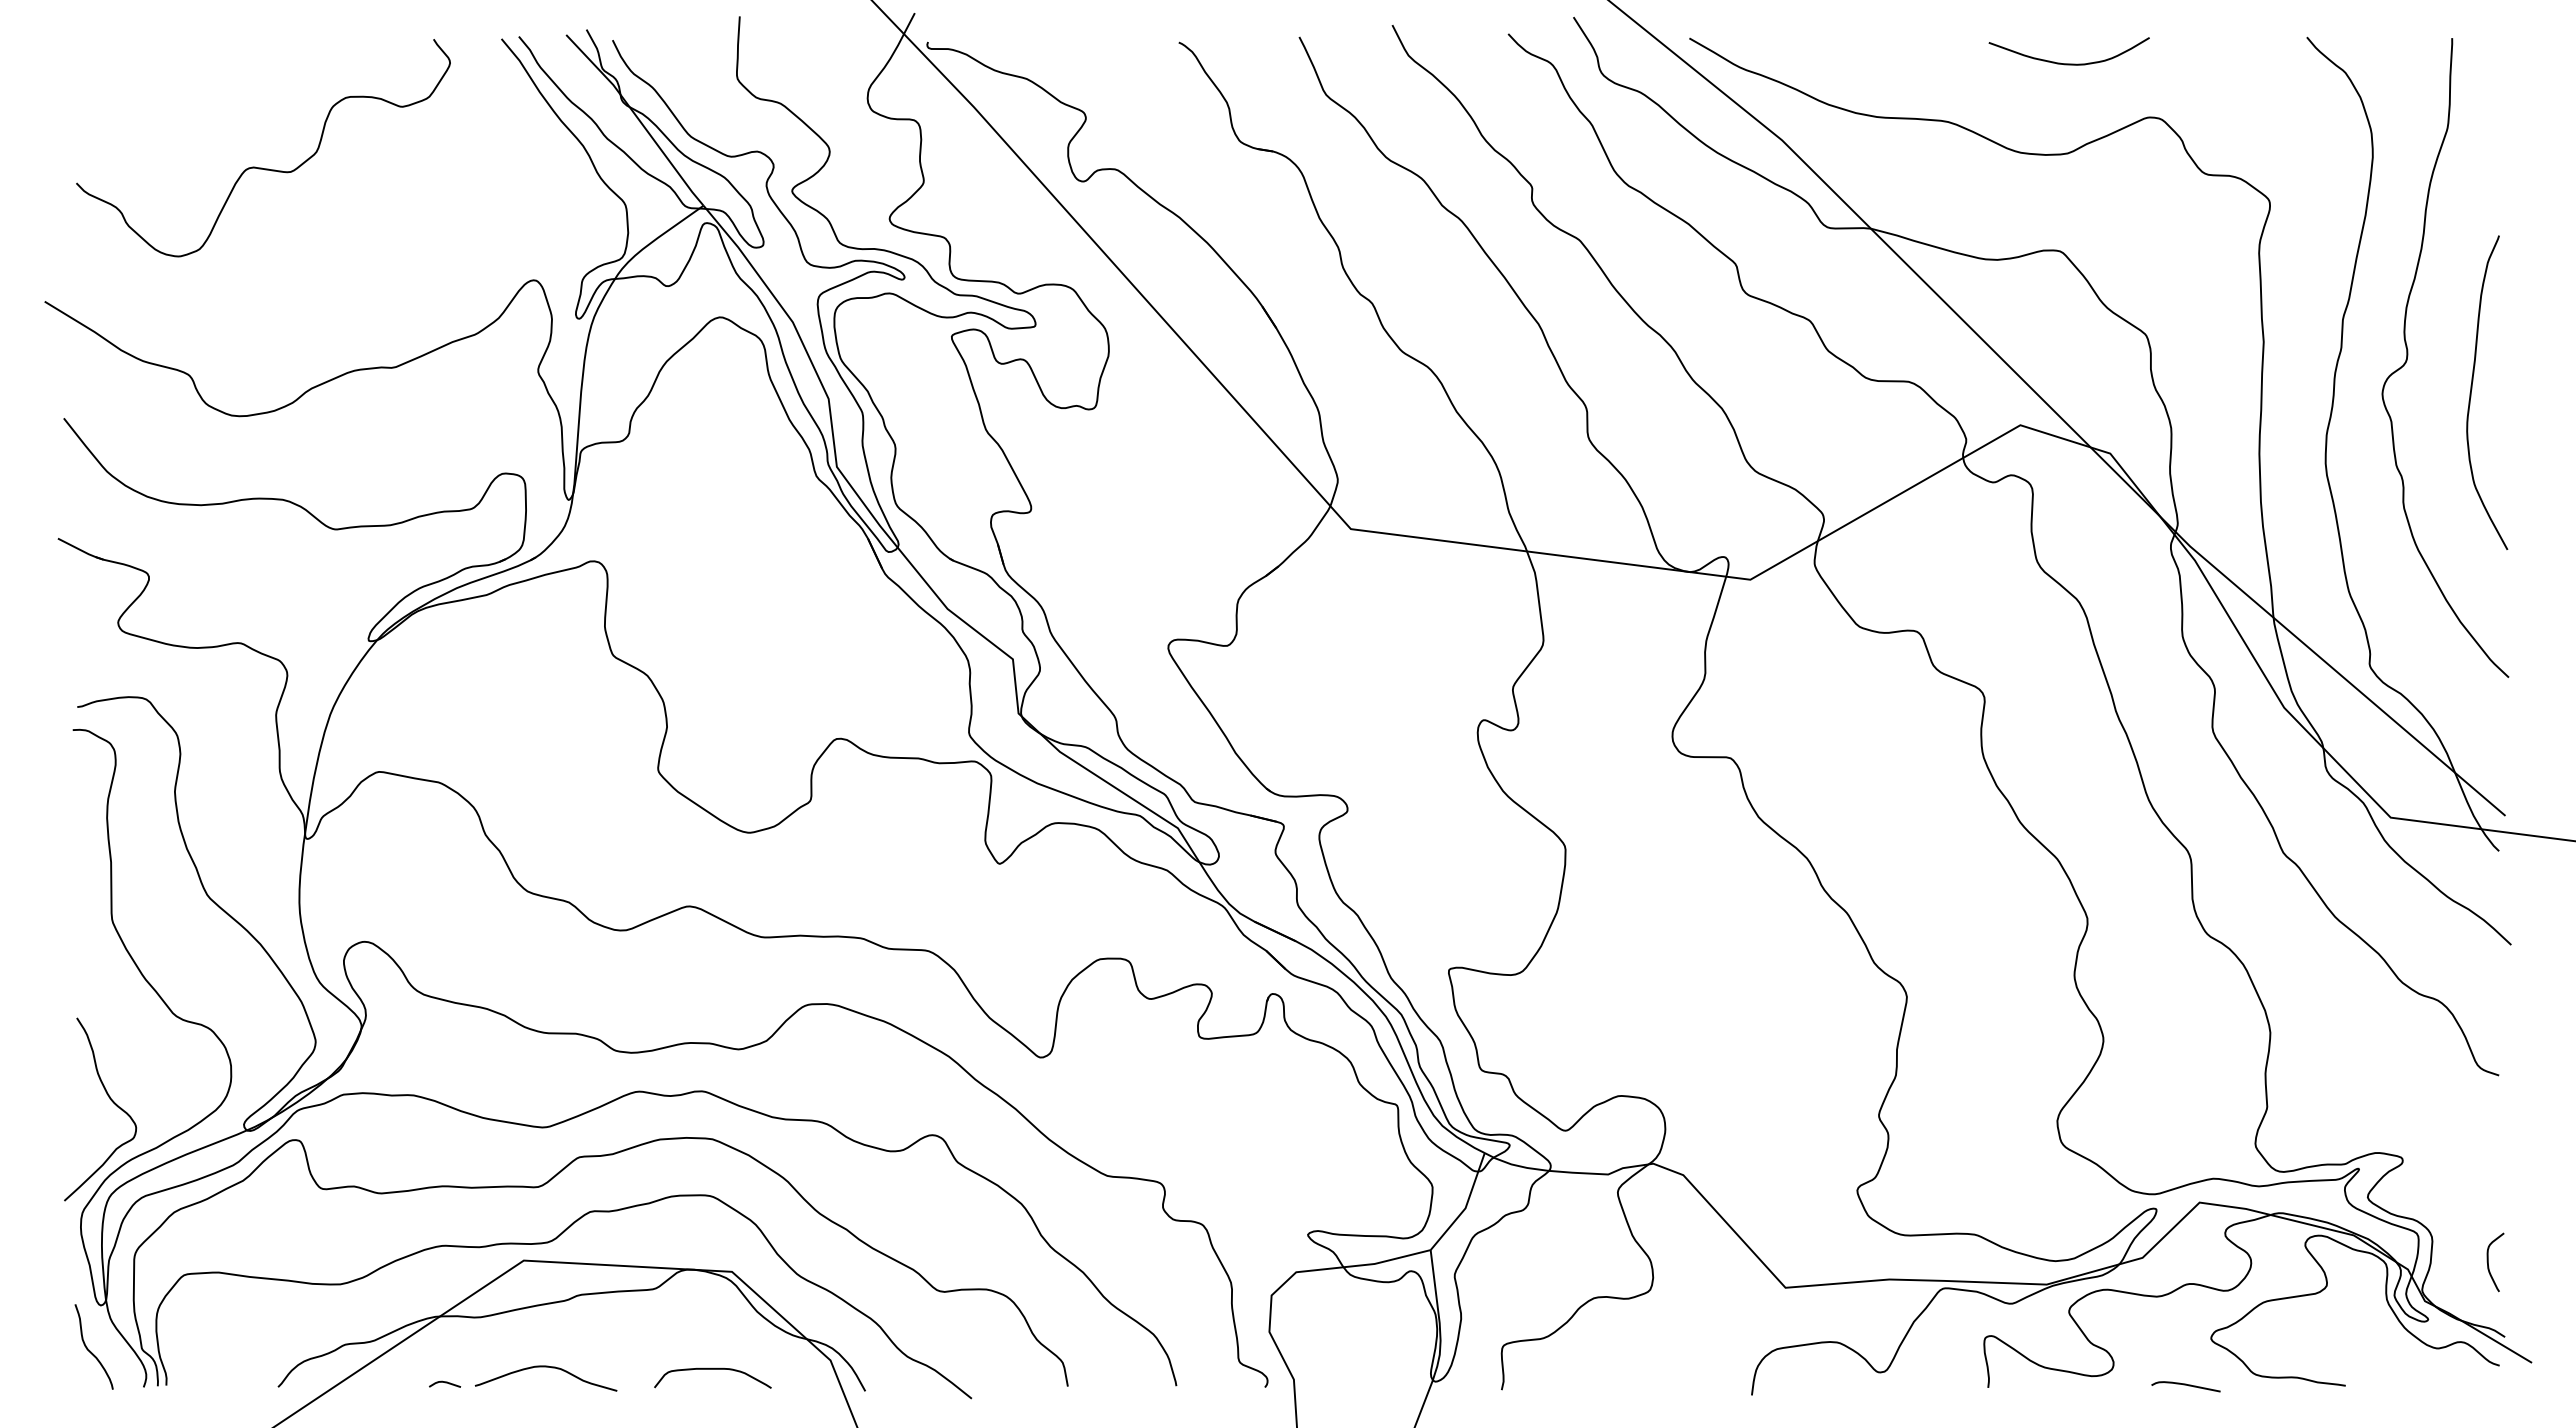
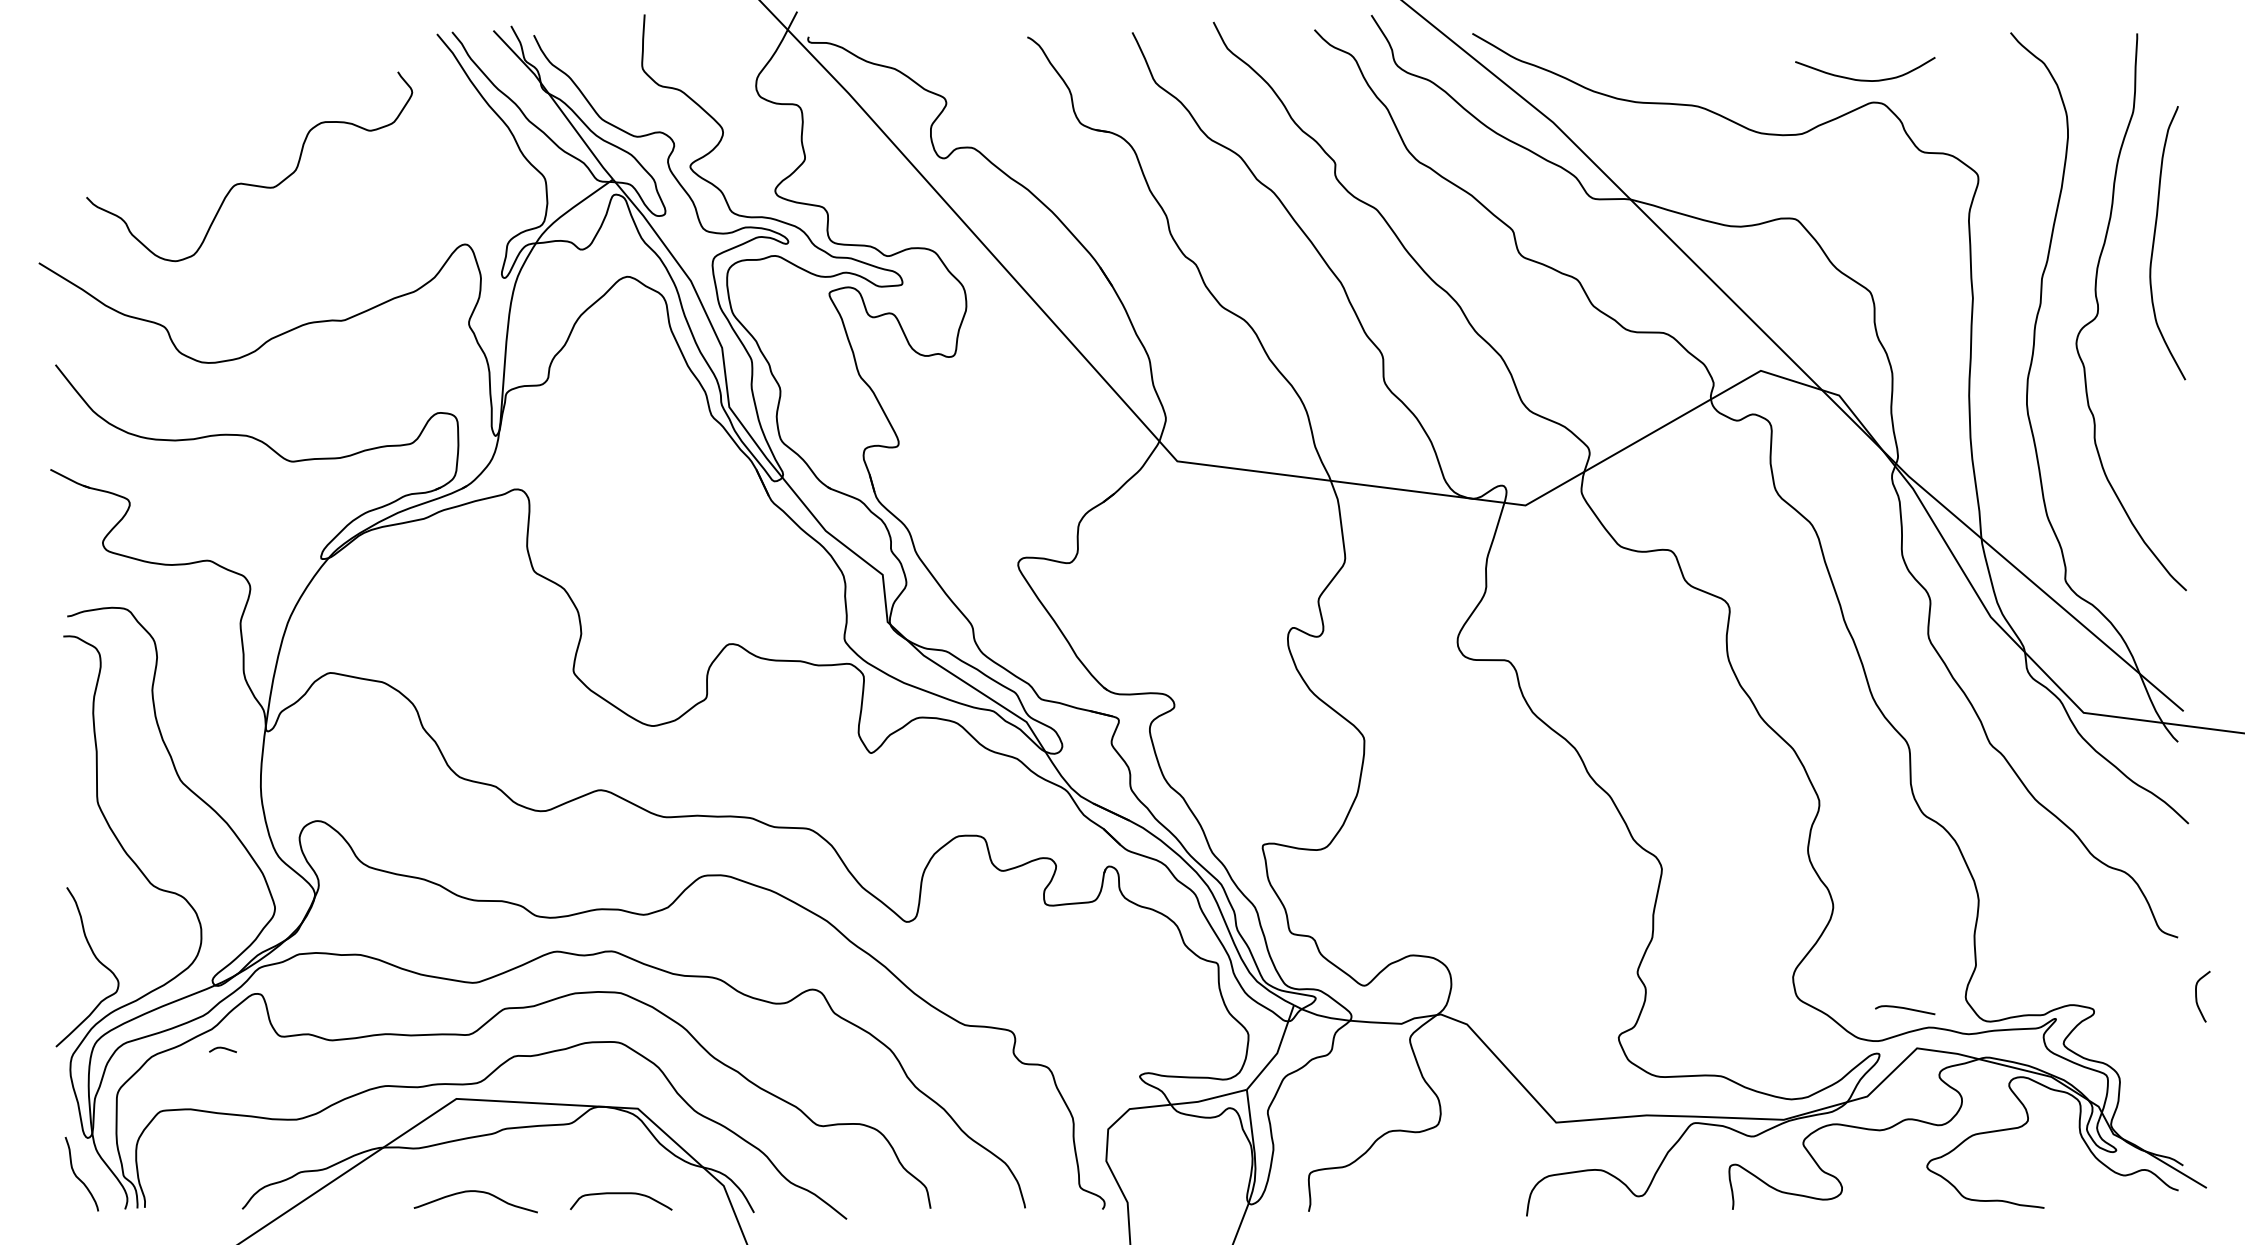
curve: (2068, 63) -> (1864, 79), moved
curve: (262, 167) -> (248, 183), moved
curve: (2472, 389) -> (2154, 240), moved
curve: (2488, 1262) -> (2196, 996), moved
curve: (444, 1382) -> (222, 1048), moved
curve: (2185, 1385) -> (1904, 1009), moved

